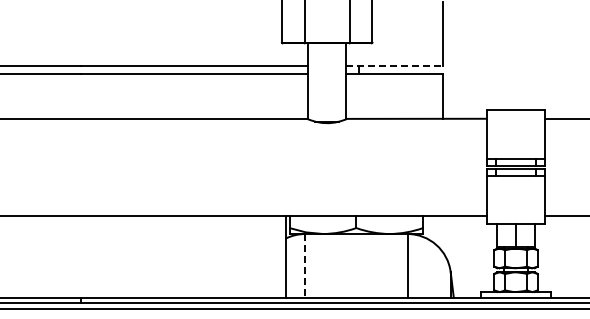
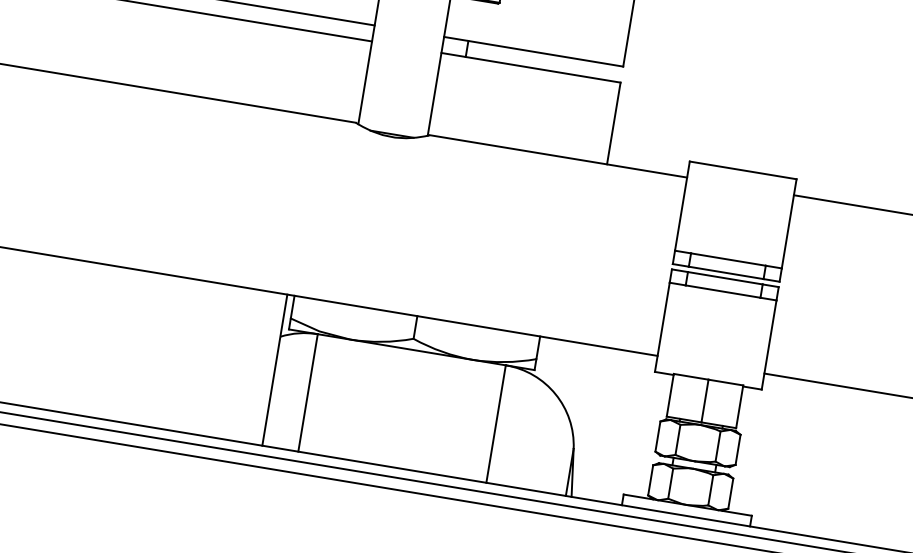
line: (394, 65) -> (533, 51), dashed -> solid
line: (305, 265) -> (308, 392), dashed -> solid

